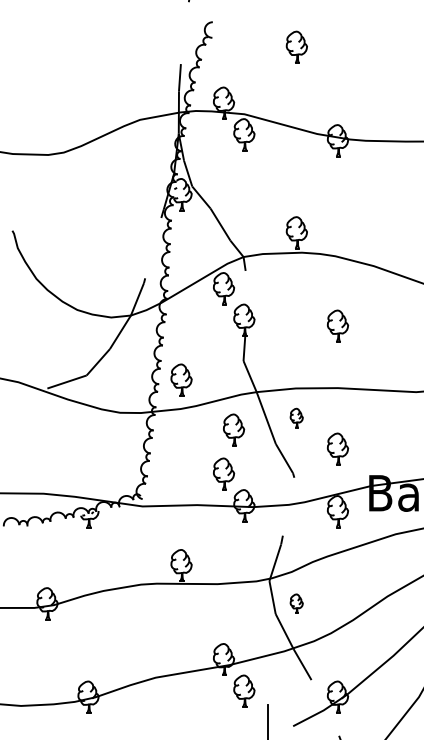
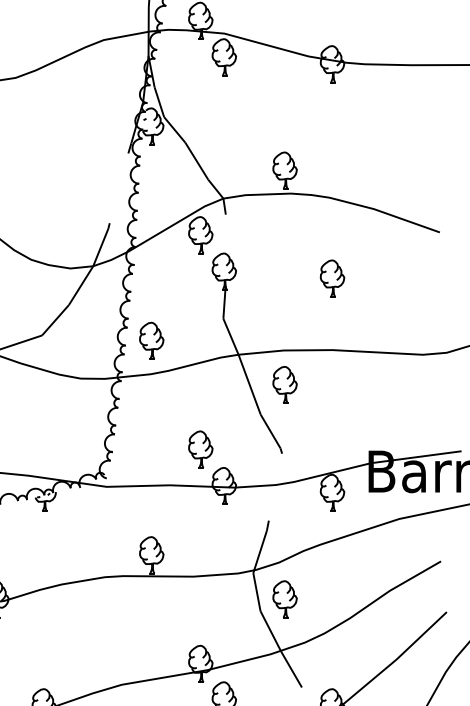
part: (296, 417) -> (284, 384), size x1.67
part: (234, 429) -> (212, 397), removed
part: (338, 448) -> (333, 419), removed
part: (296, 603) -> (284, 599), size x1.67

